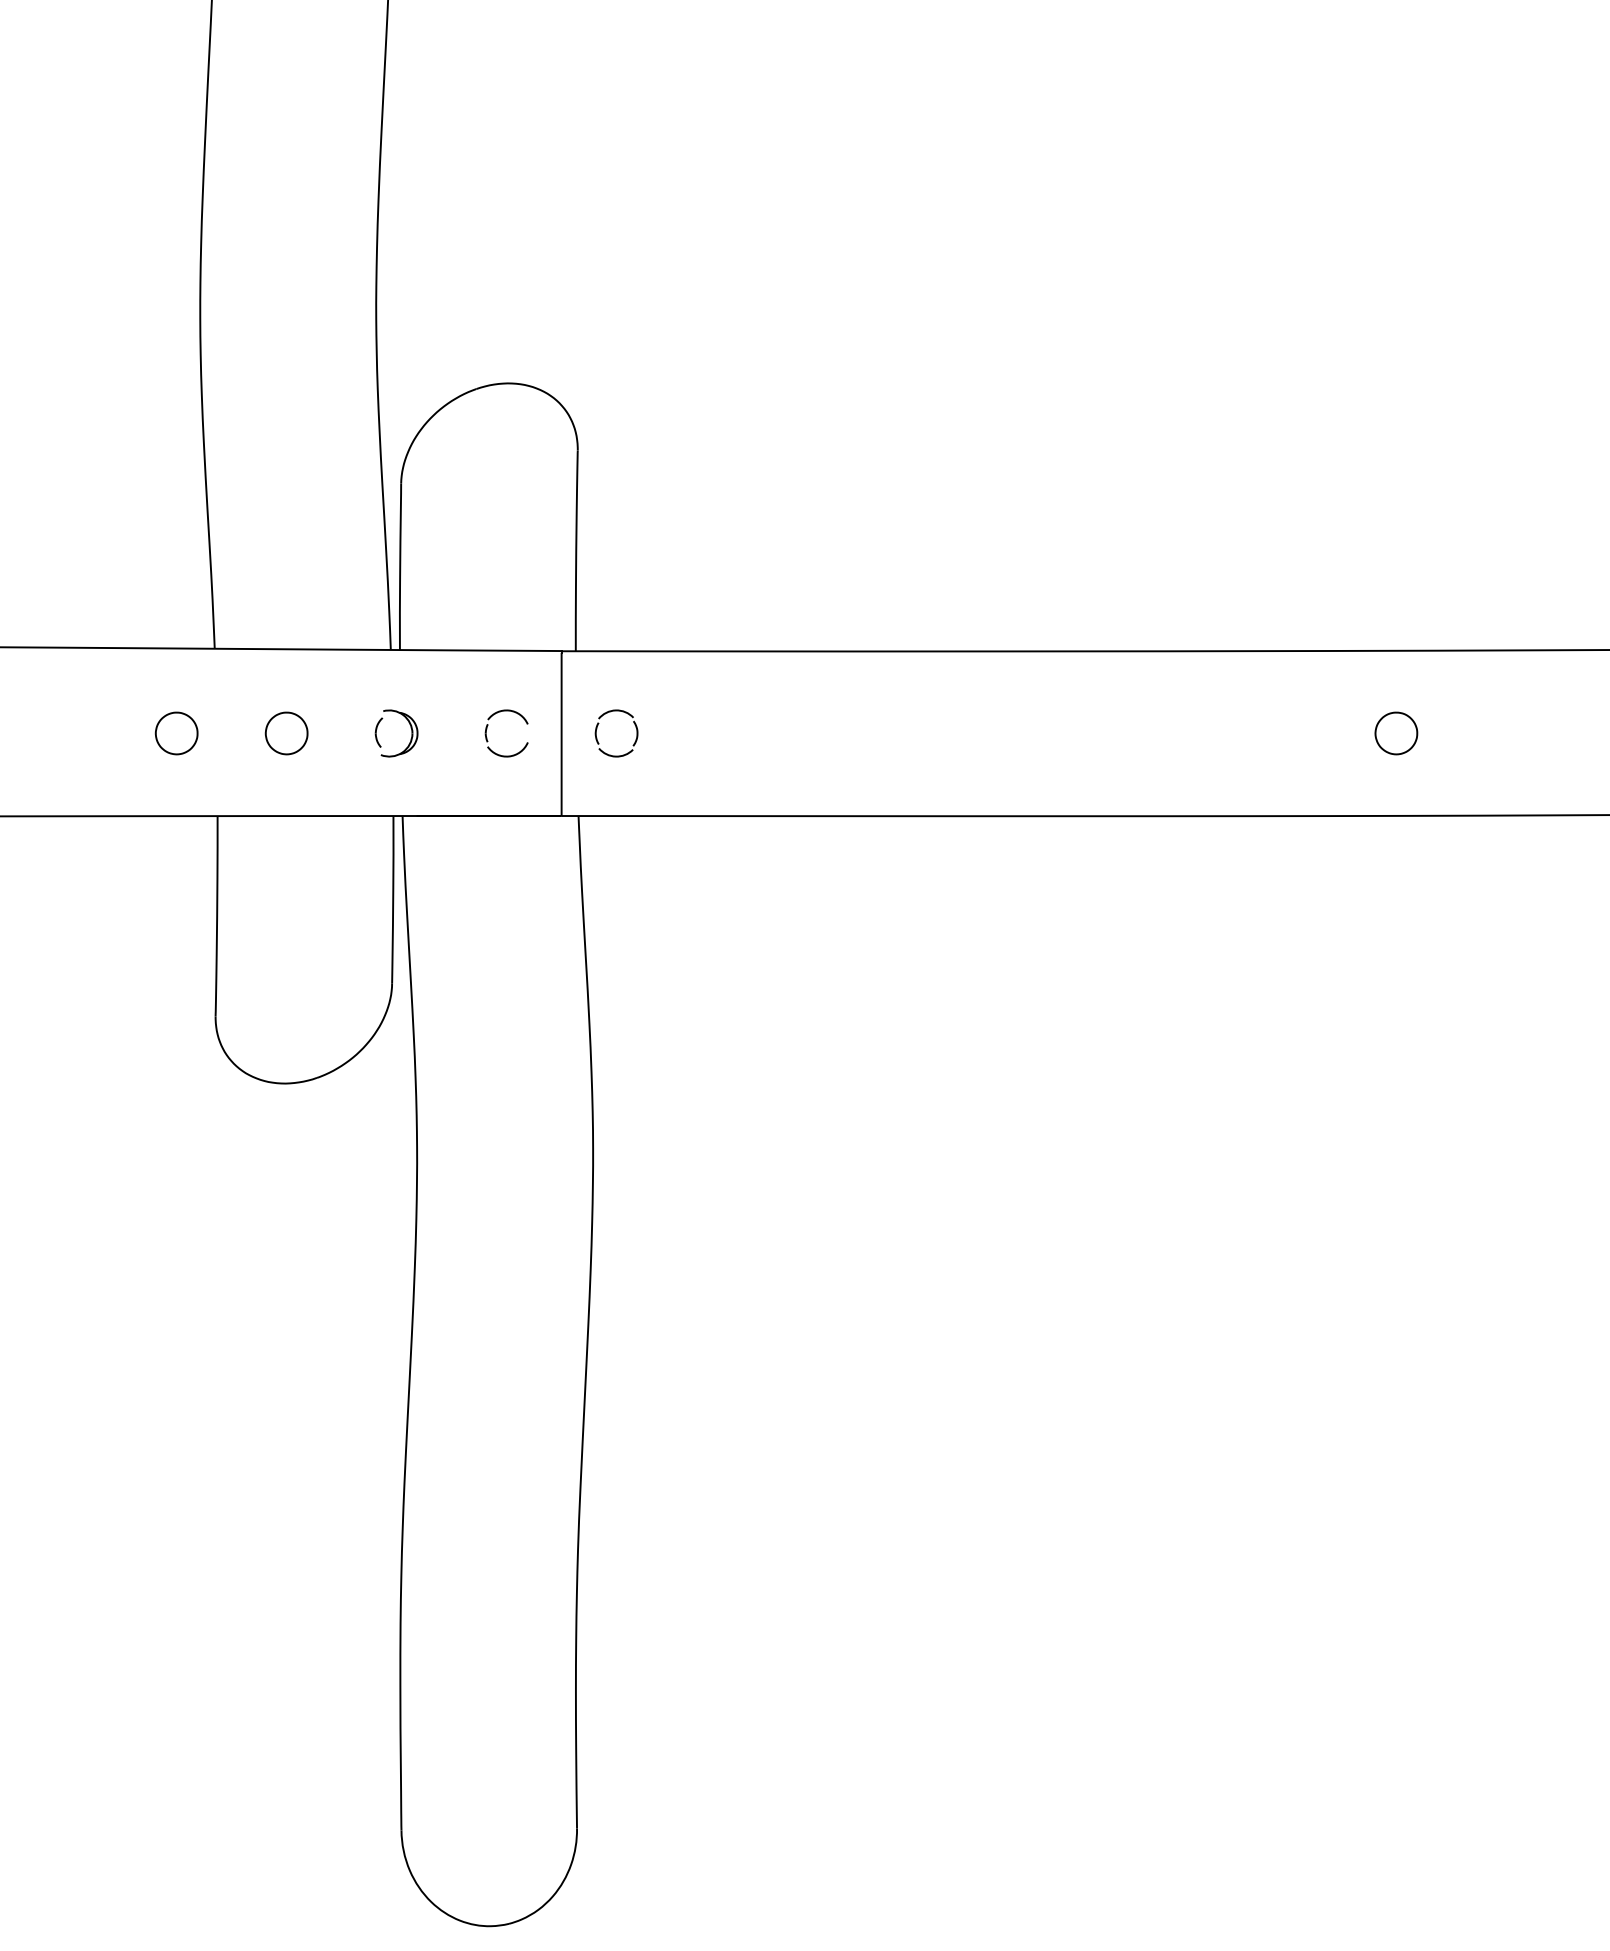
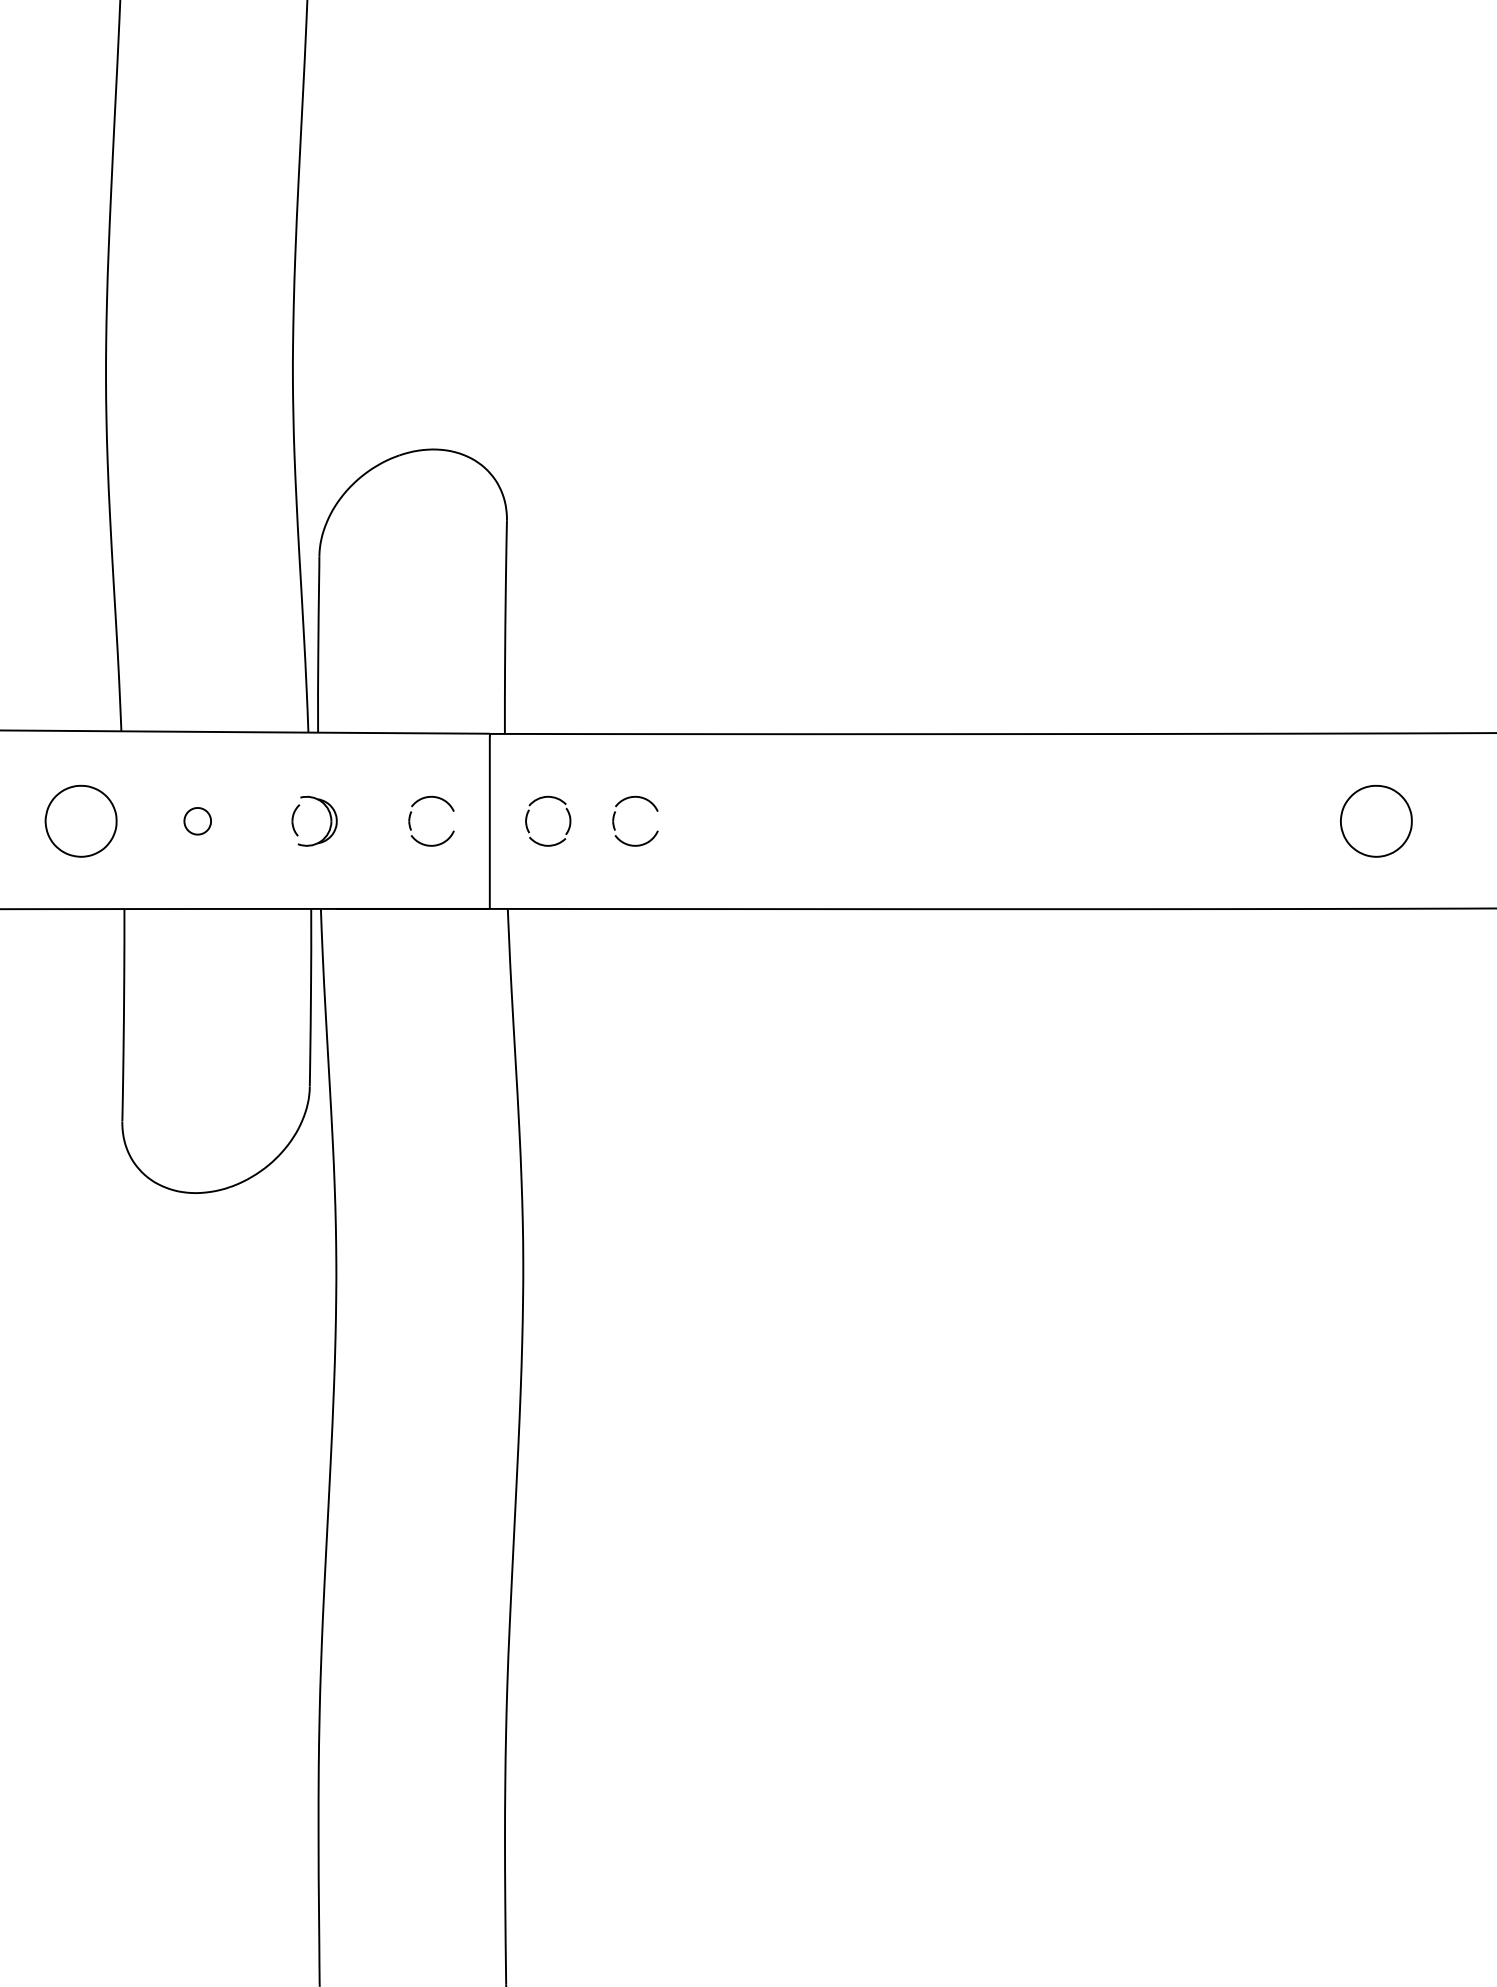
part: (679, 729) -> (615, 817), added
part: (176, 733) -> (80, 821), size x1.6
part: (286, 733) -> (197, 821), size x0.6
part: (1396, 733) -> (1376, 821), size x1.6

